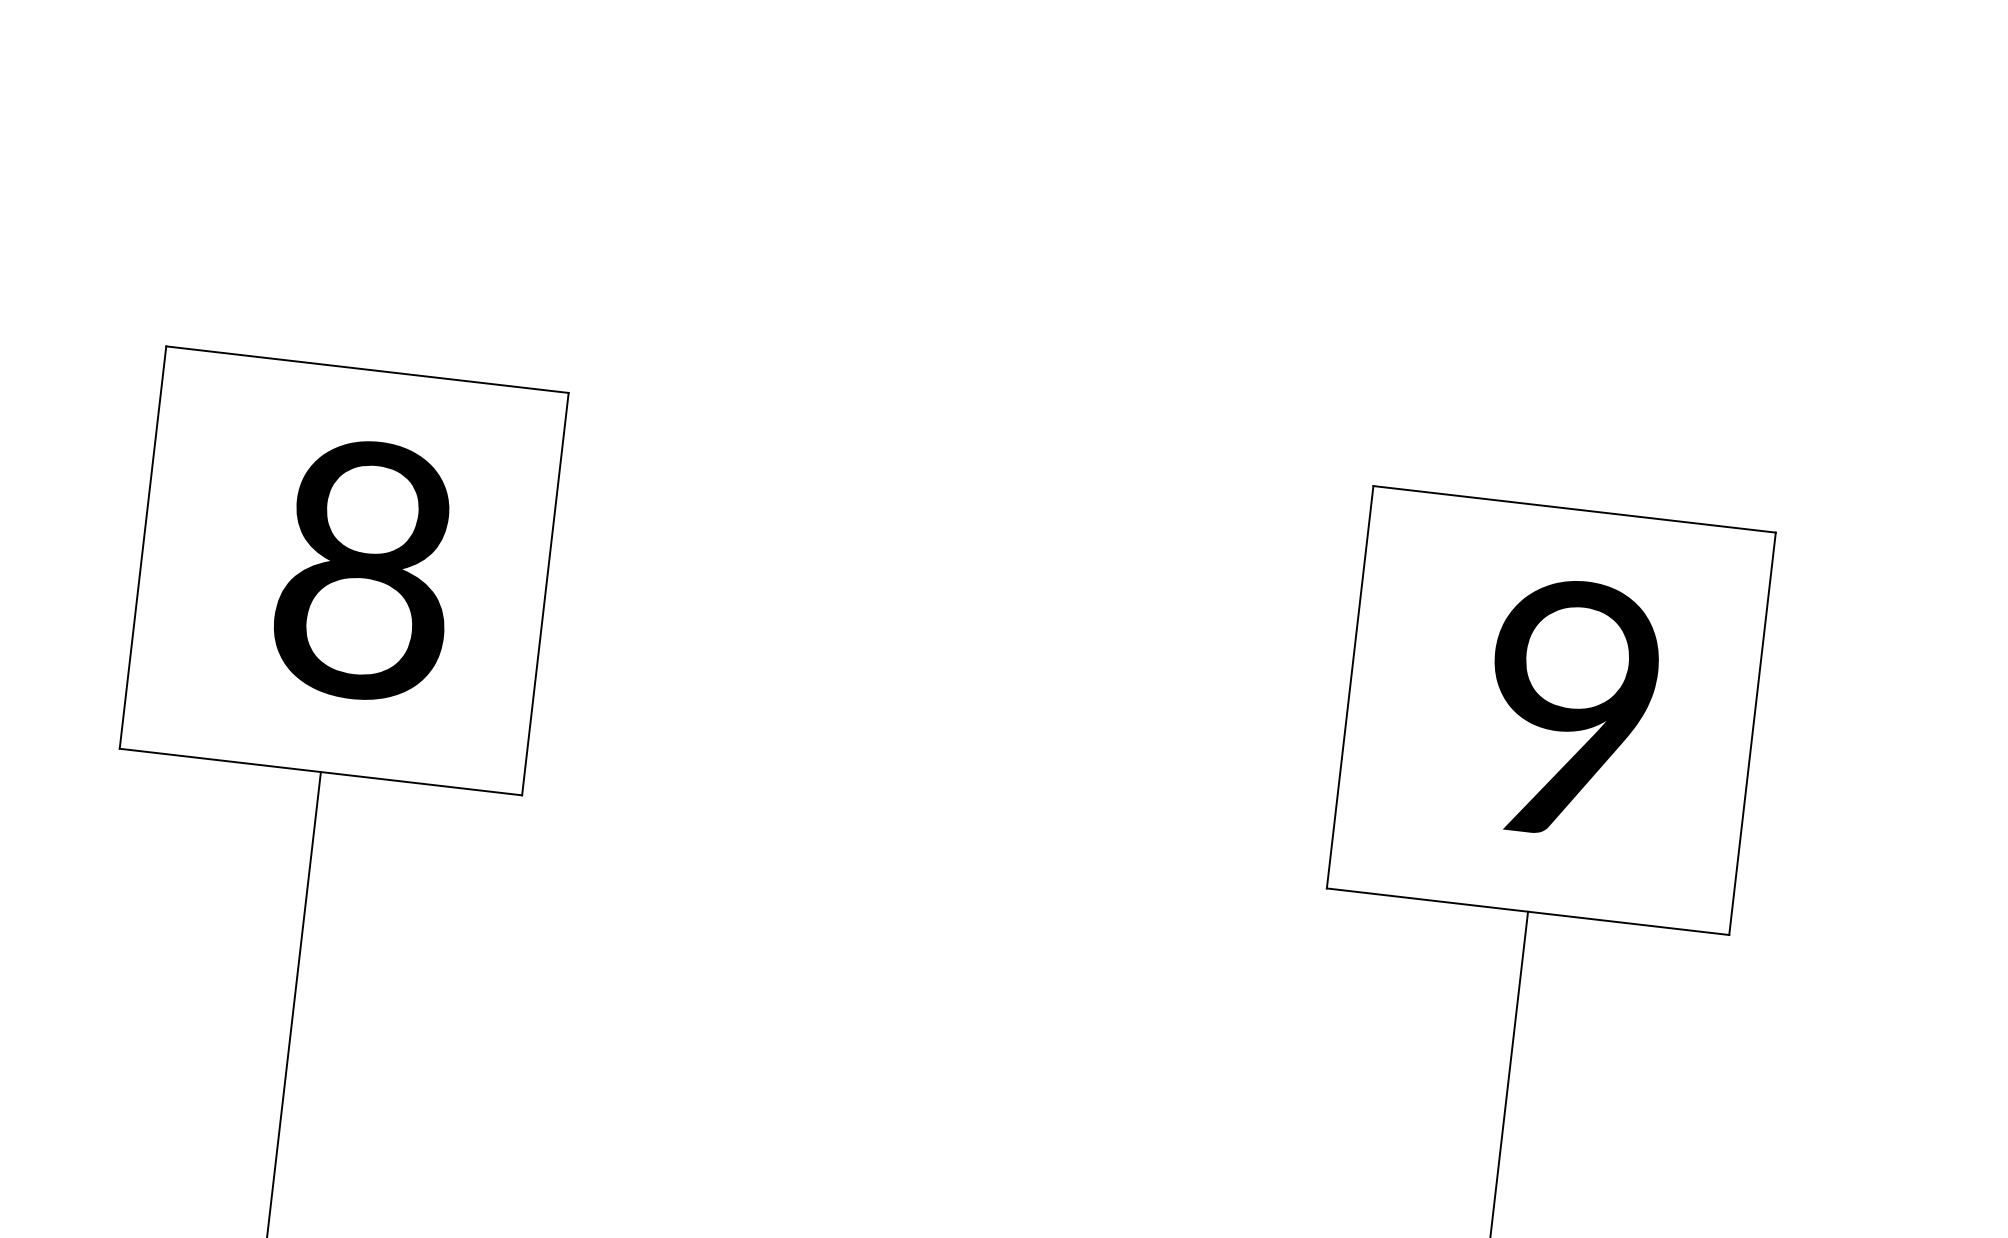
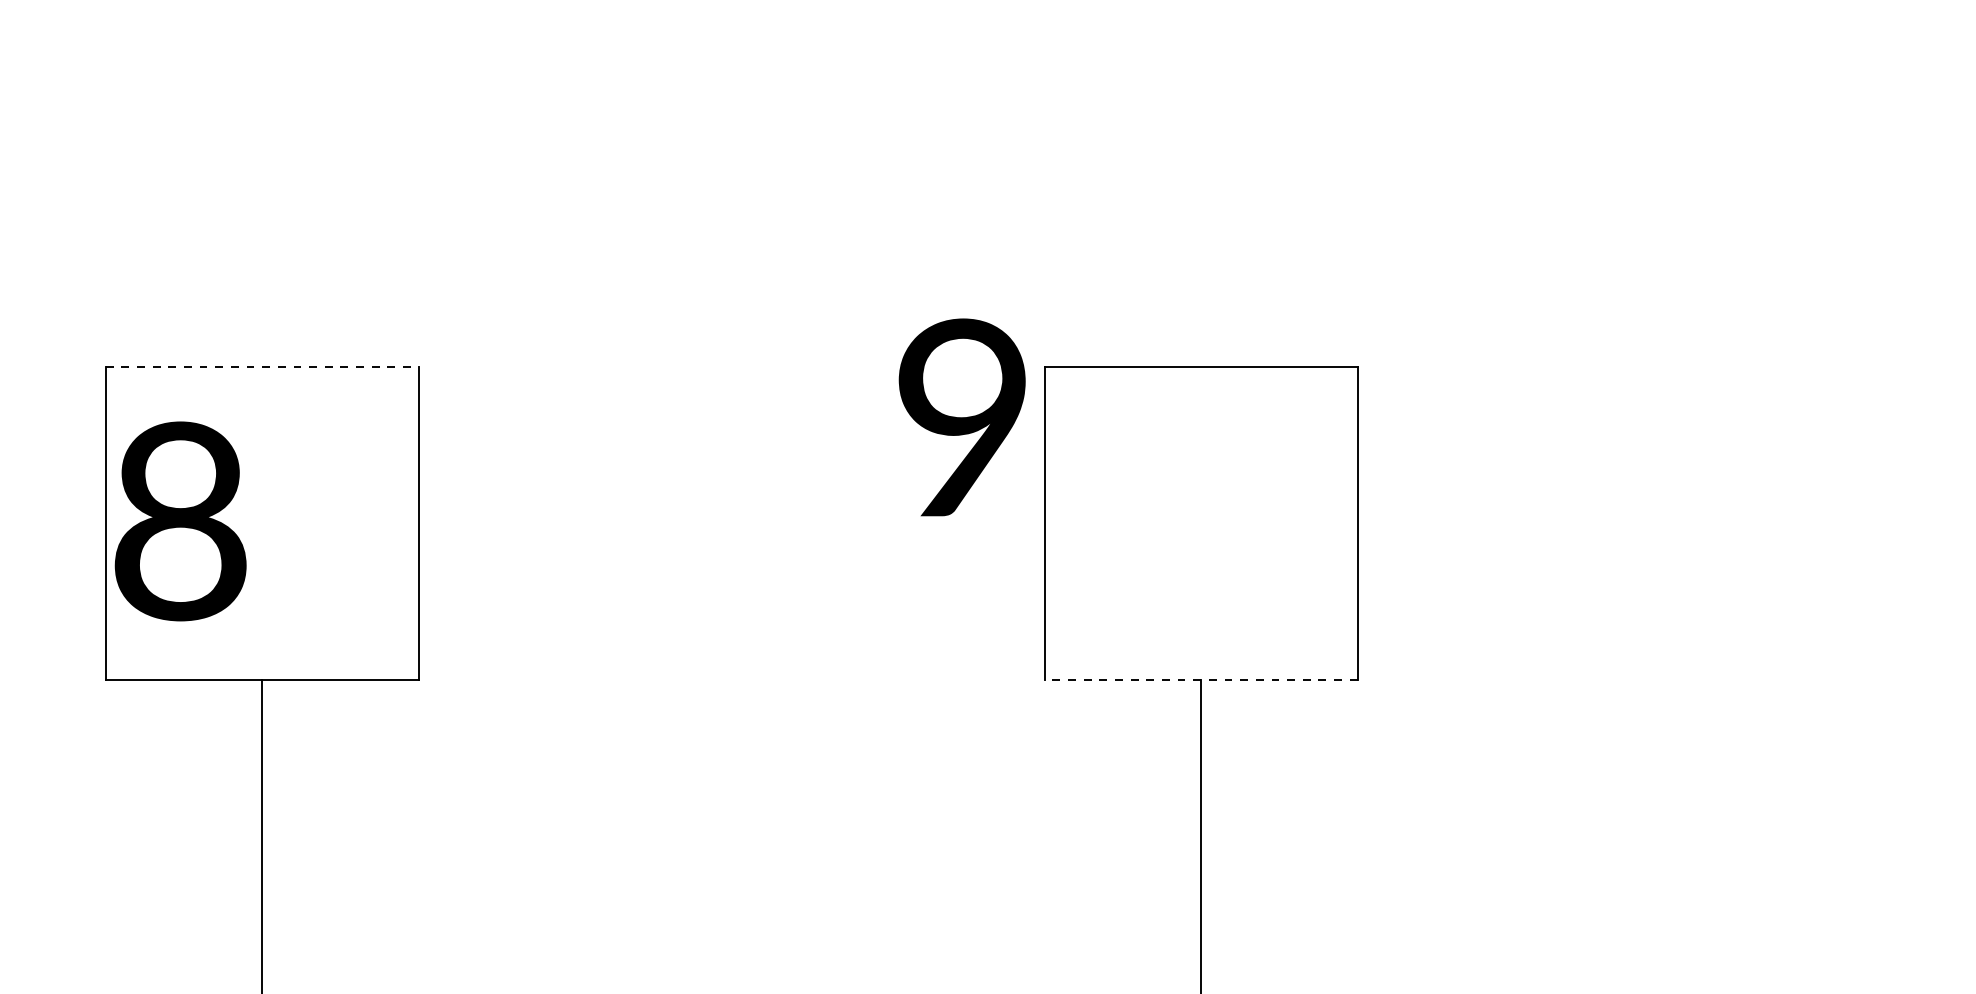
line: (367, 370) -> (262, 367), solid -> dashed
text: (365, 570) -> (180, 521), moved
text: (1570, 708) -> (961, 417), moved
line: (1527, 912) -> (1200, 680), solid -> dashed

